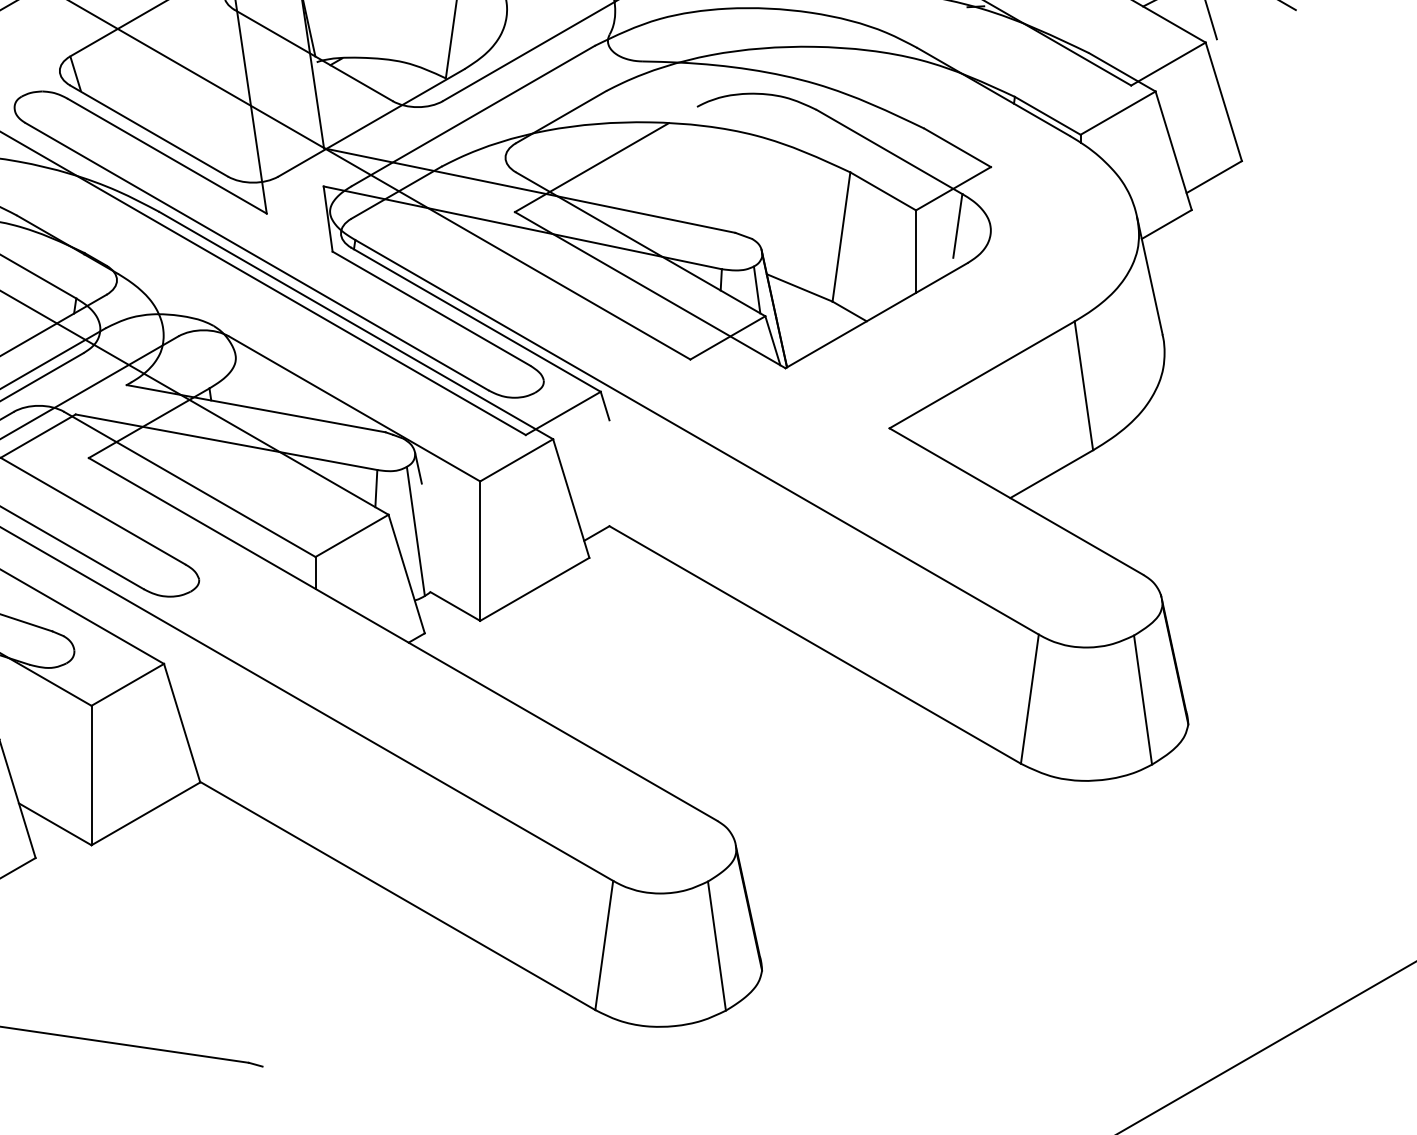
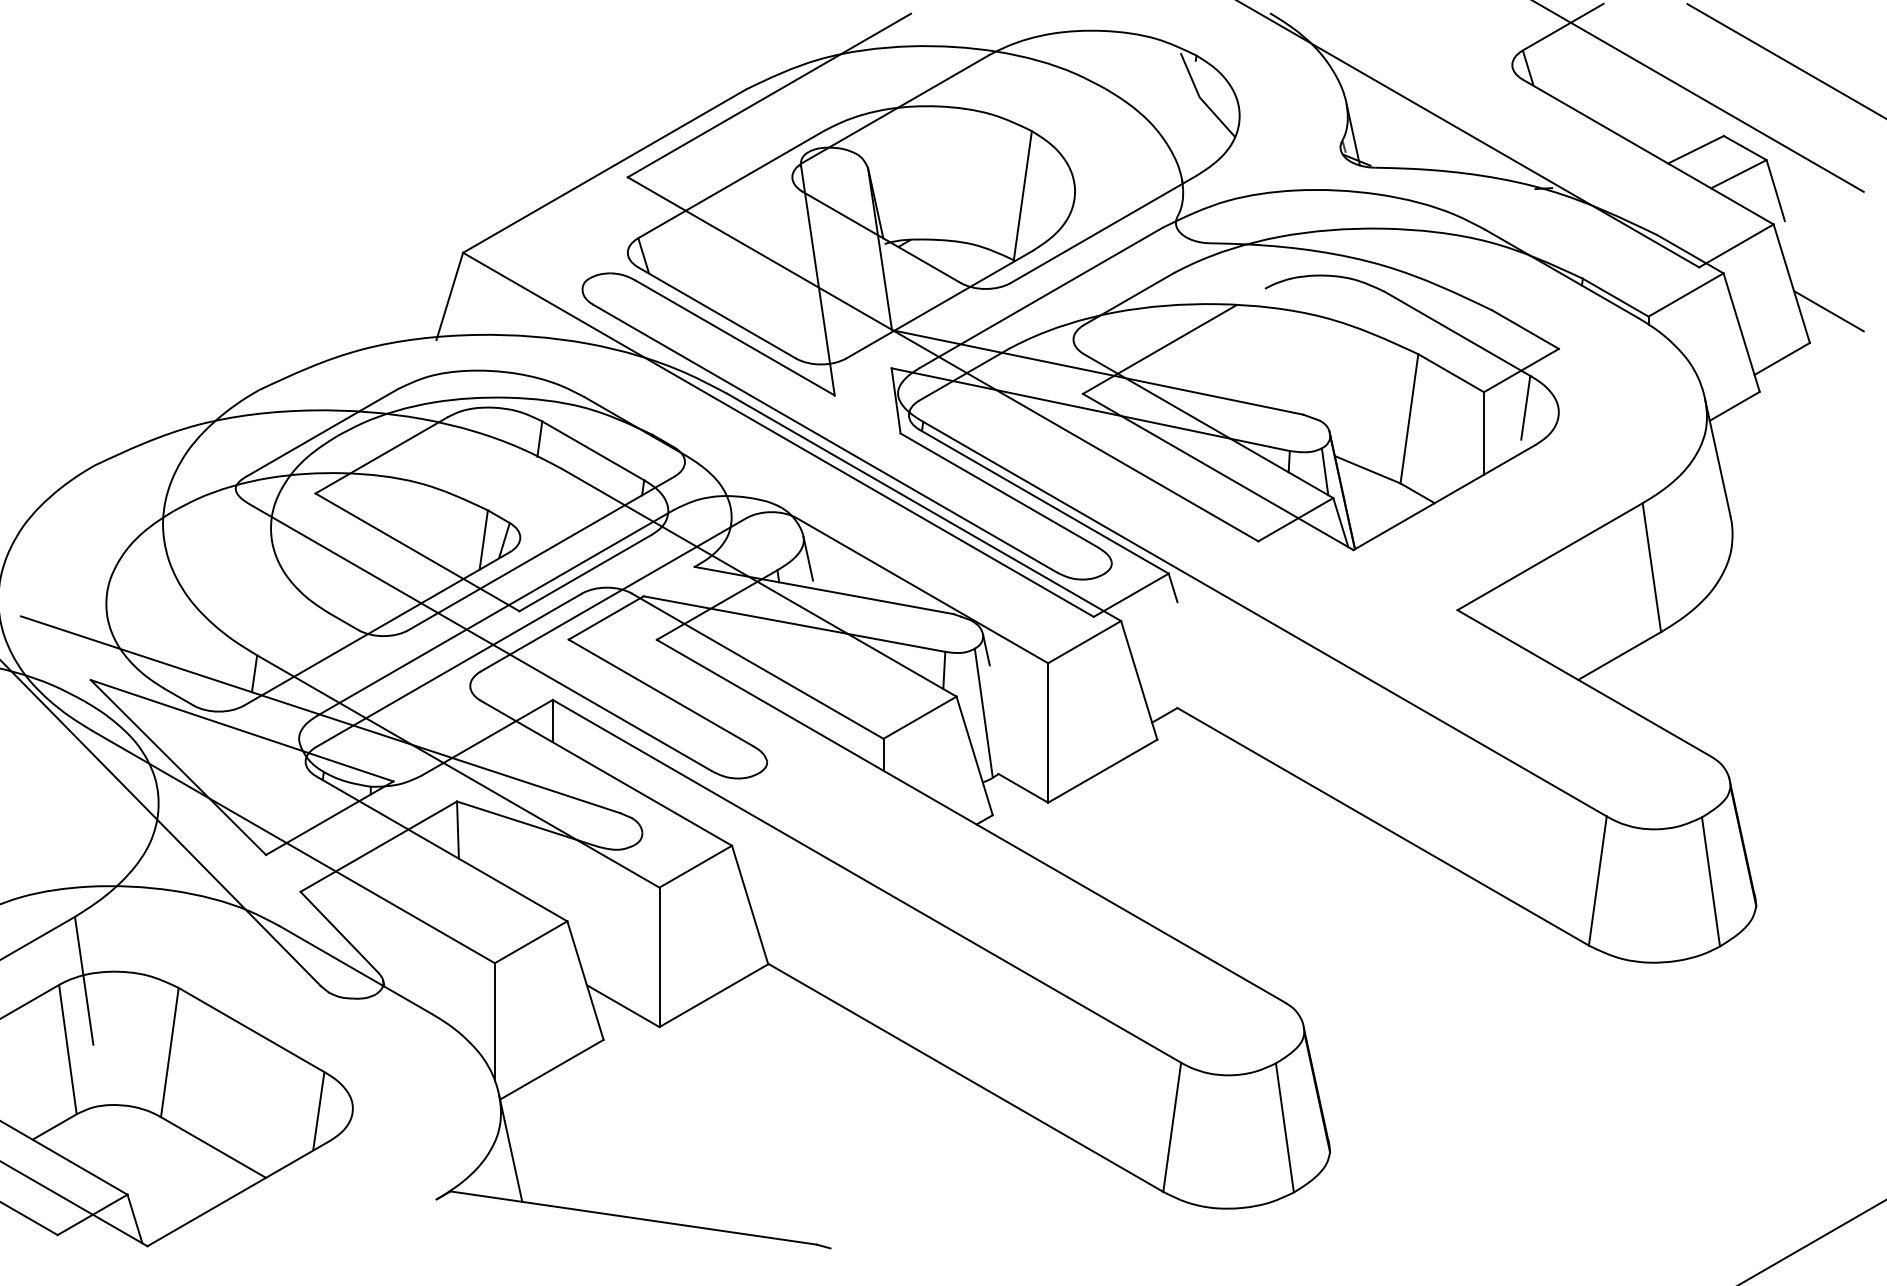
line: (1260, 129) -> (1828, 311), added
line: (240, 376) -> (808, 558), added

